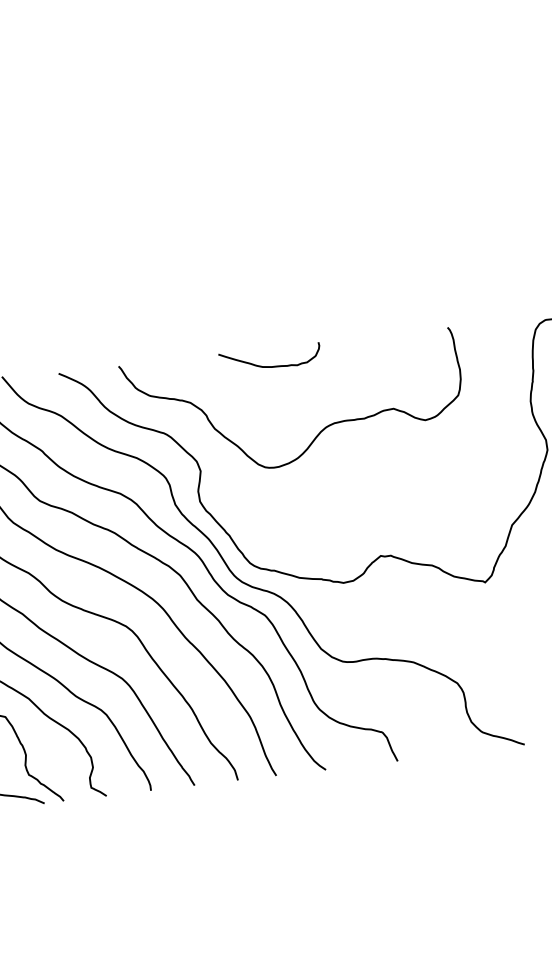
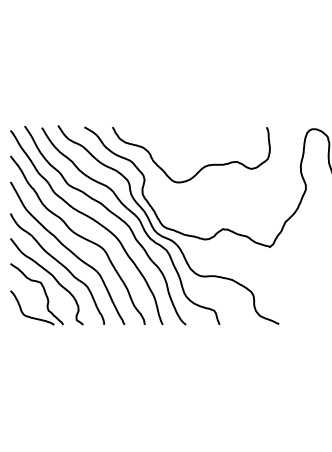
curve: (269, 364) -> (182, 134), removed

